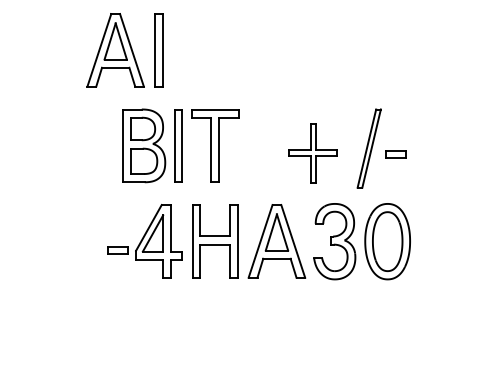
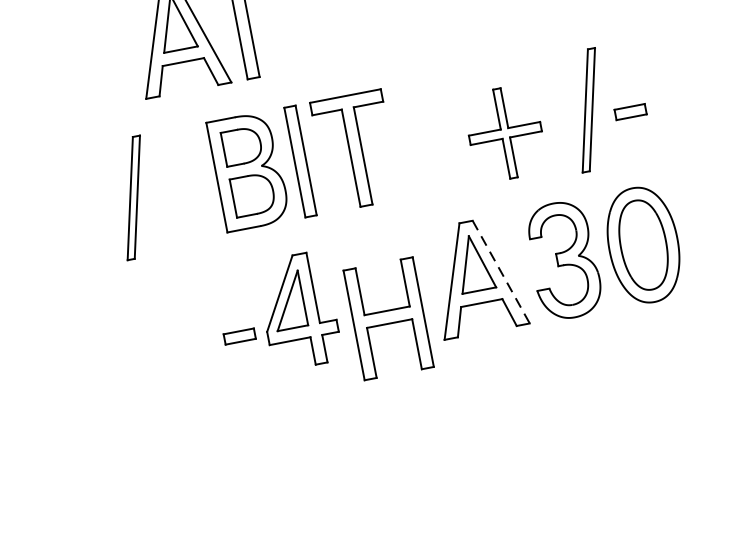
part: (66, 148) -> (132, 197), added
part: (215, 241) -> (388, 318), moved
line: (293, 241) -> (501, 272), solid -> dashed

